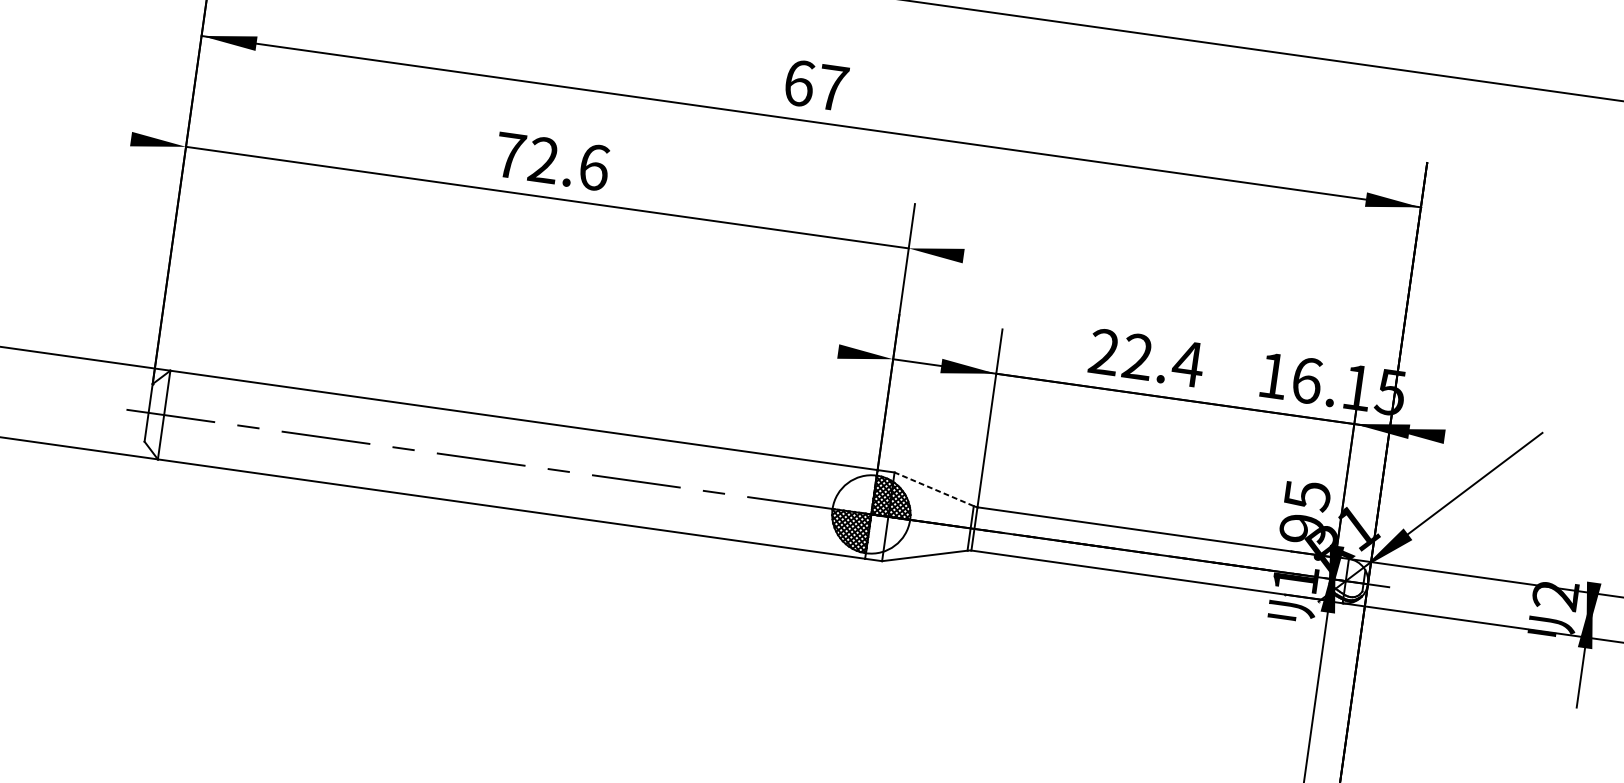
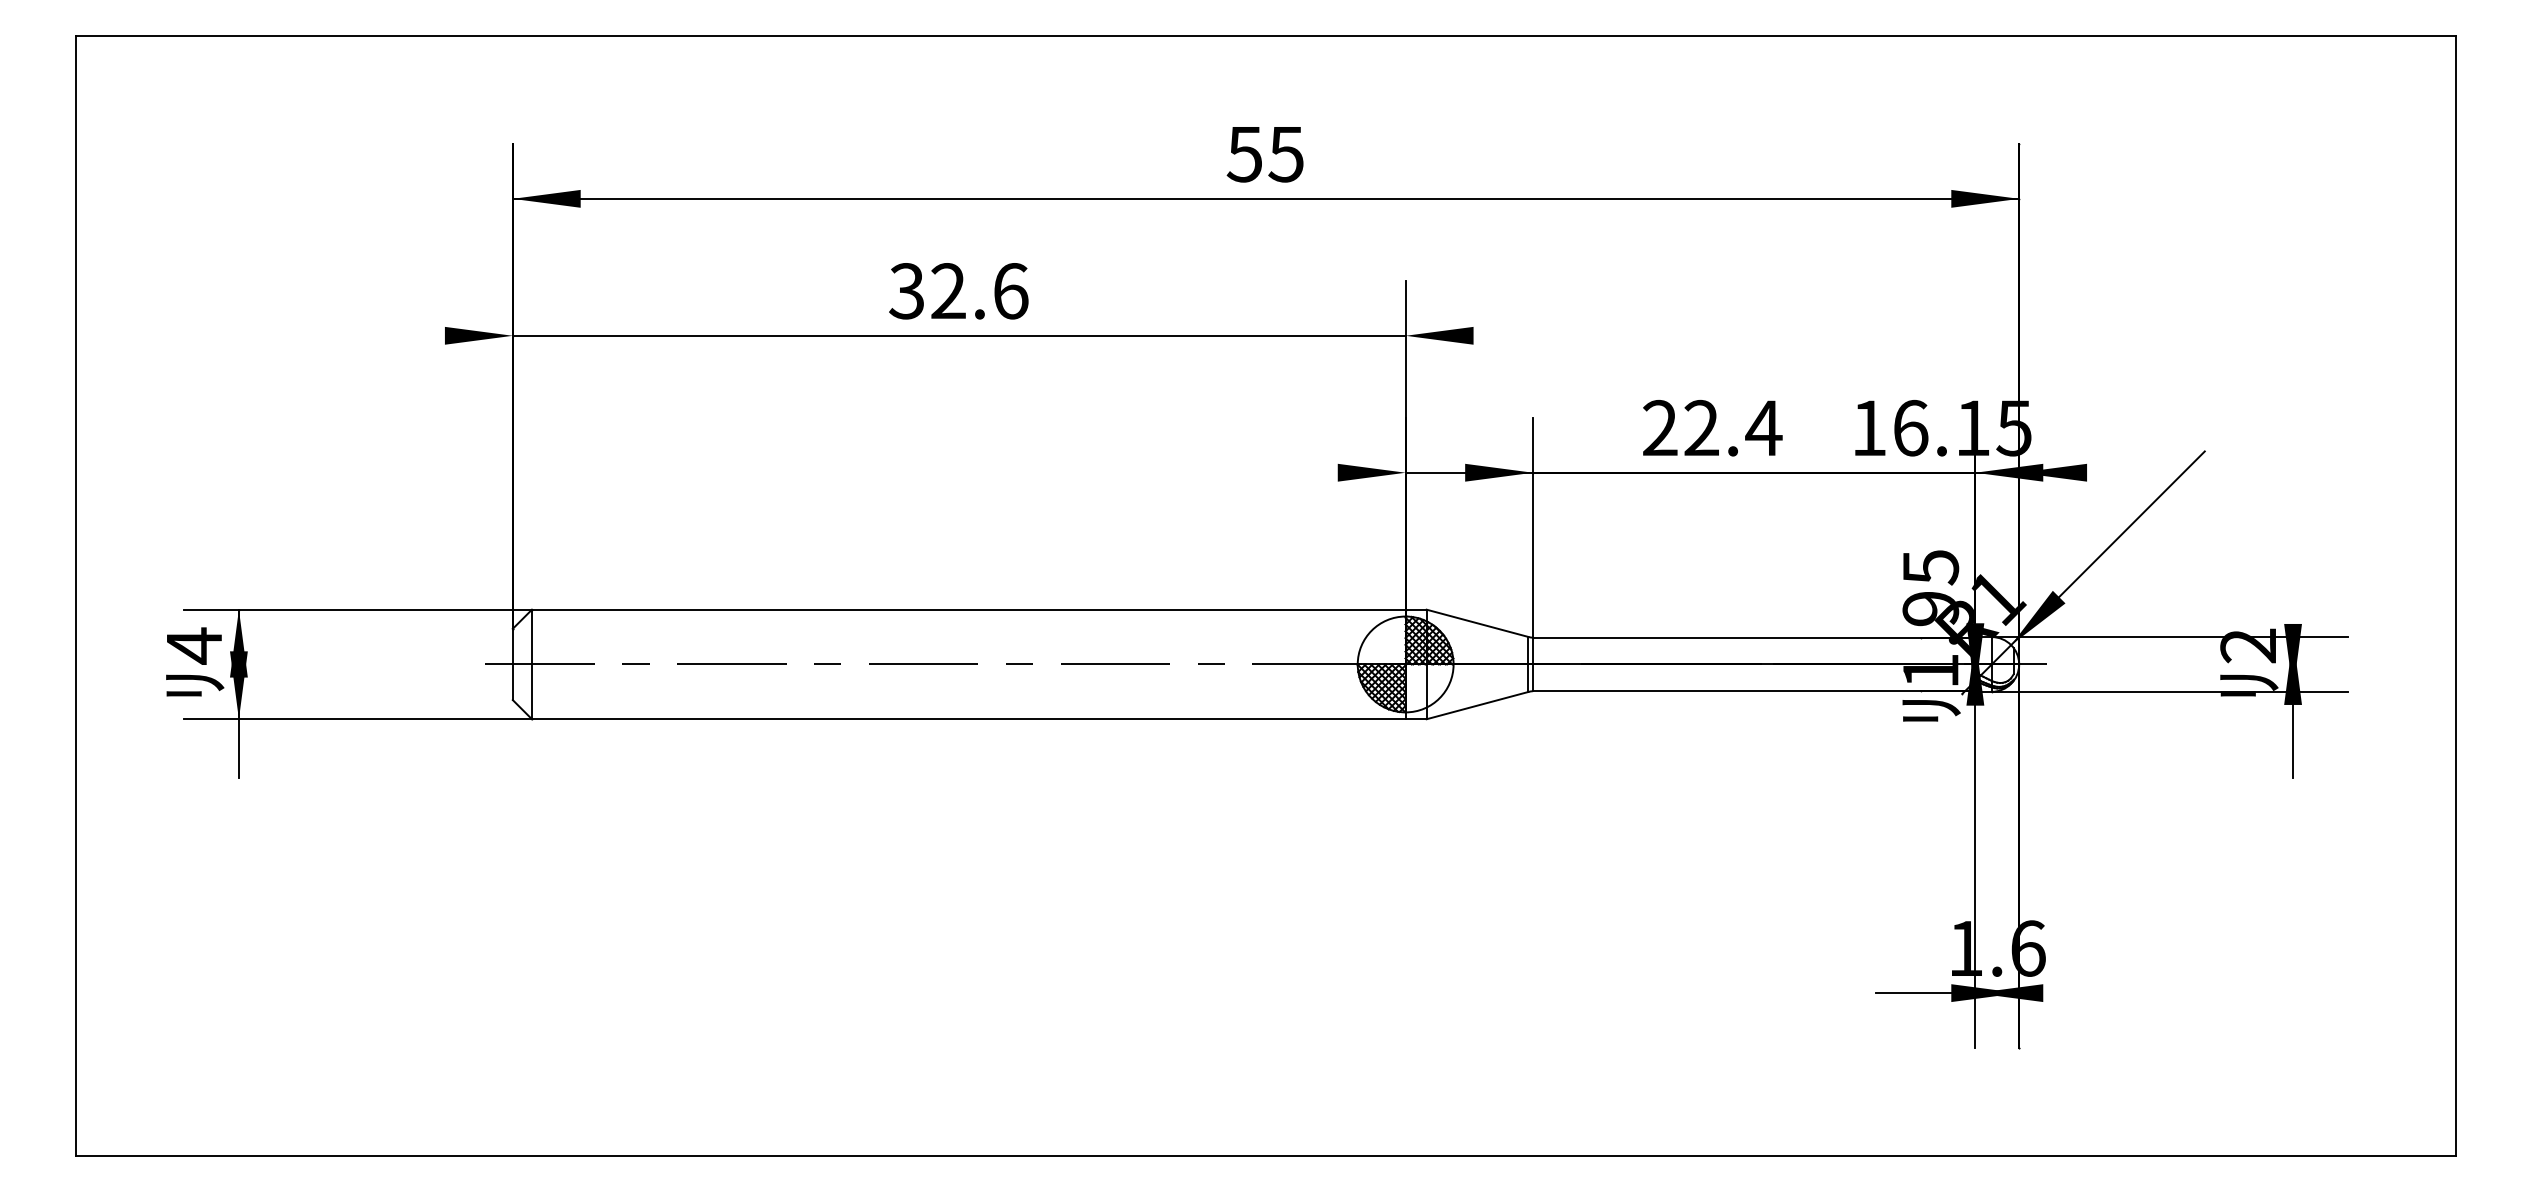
text: (815, 85) -> (1264, 154), 67 -> 55
text: (509, 155) -> (906, 291), 72.6 -> 32.6
line: (934, 489) -> (1477, 623), dashed -> solid

